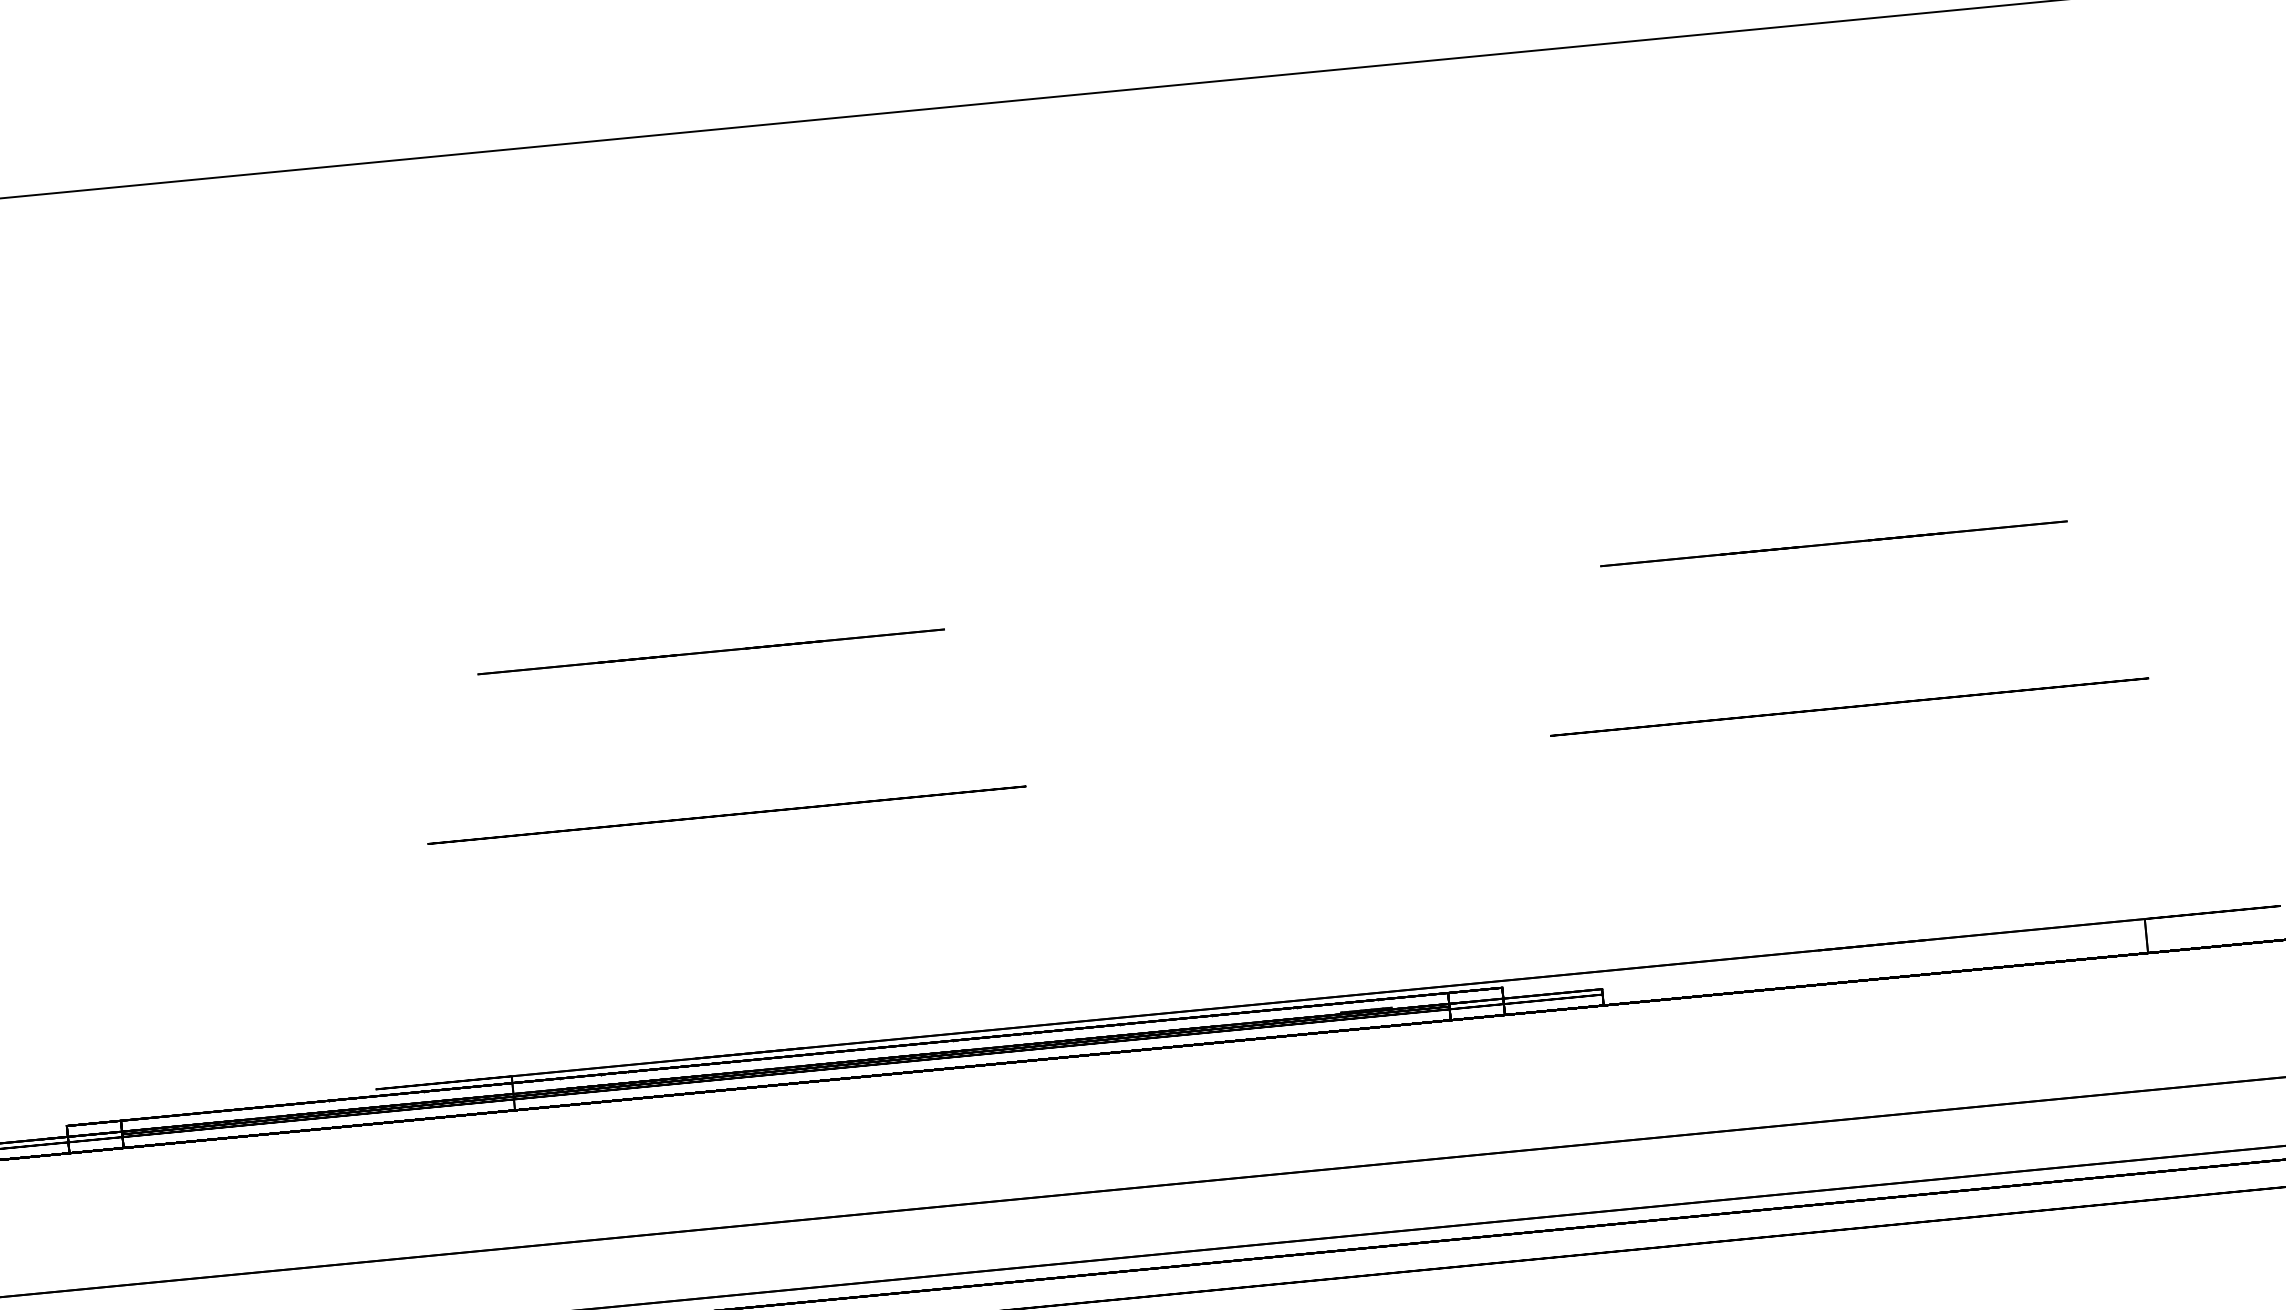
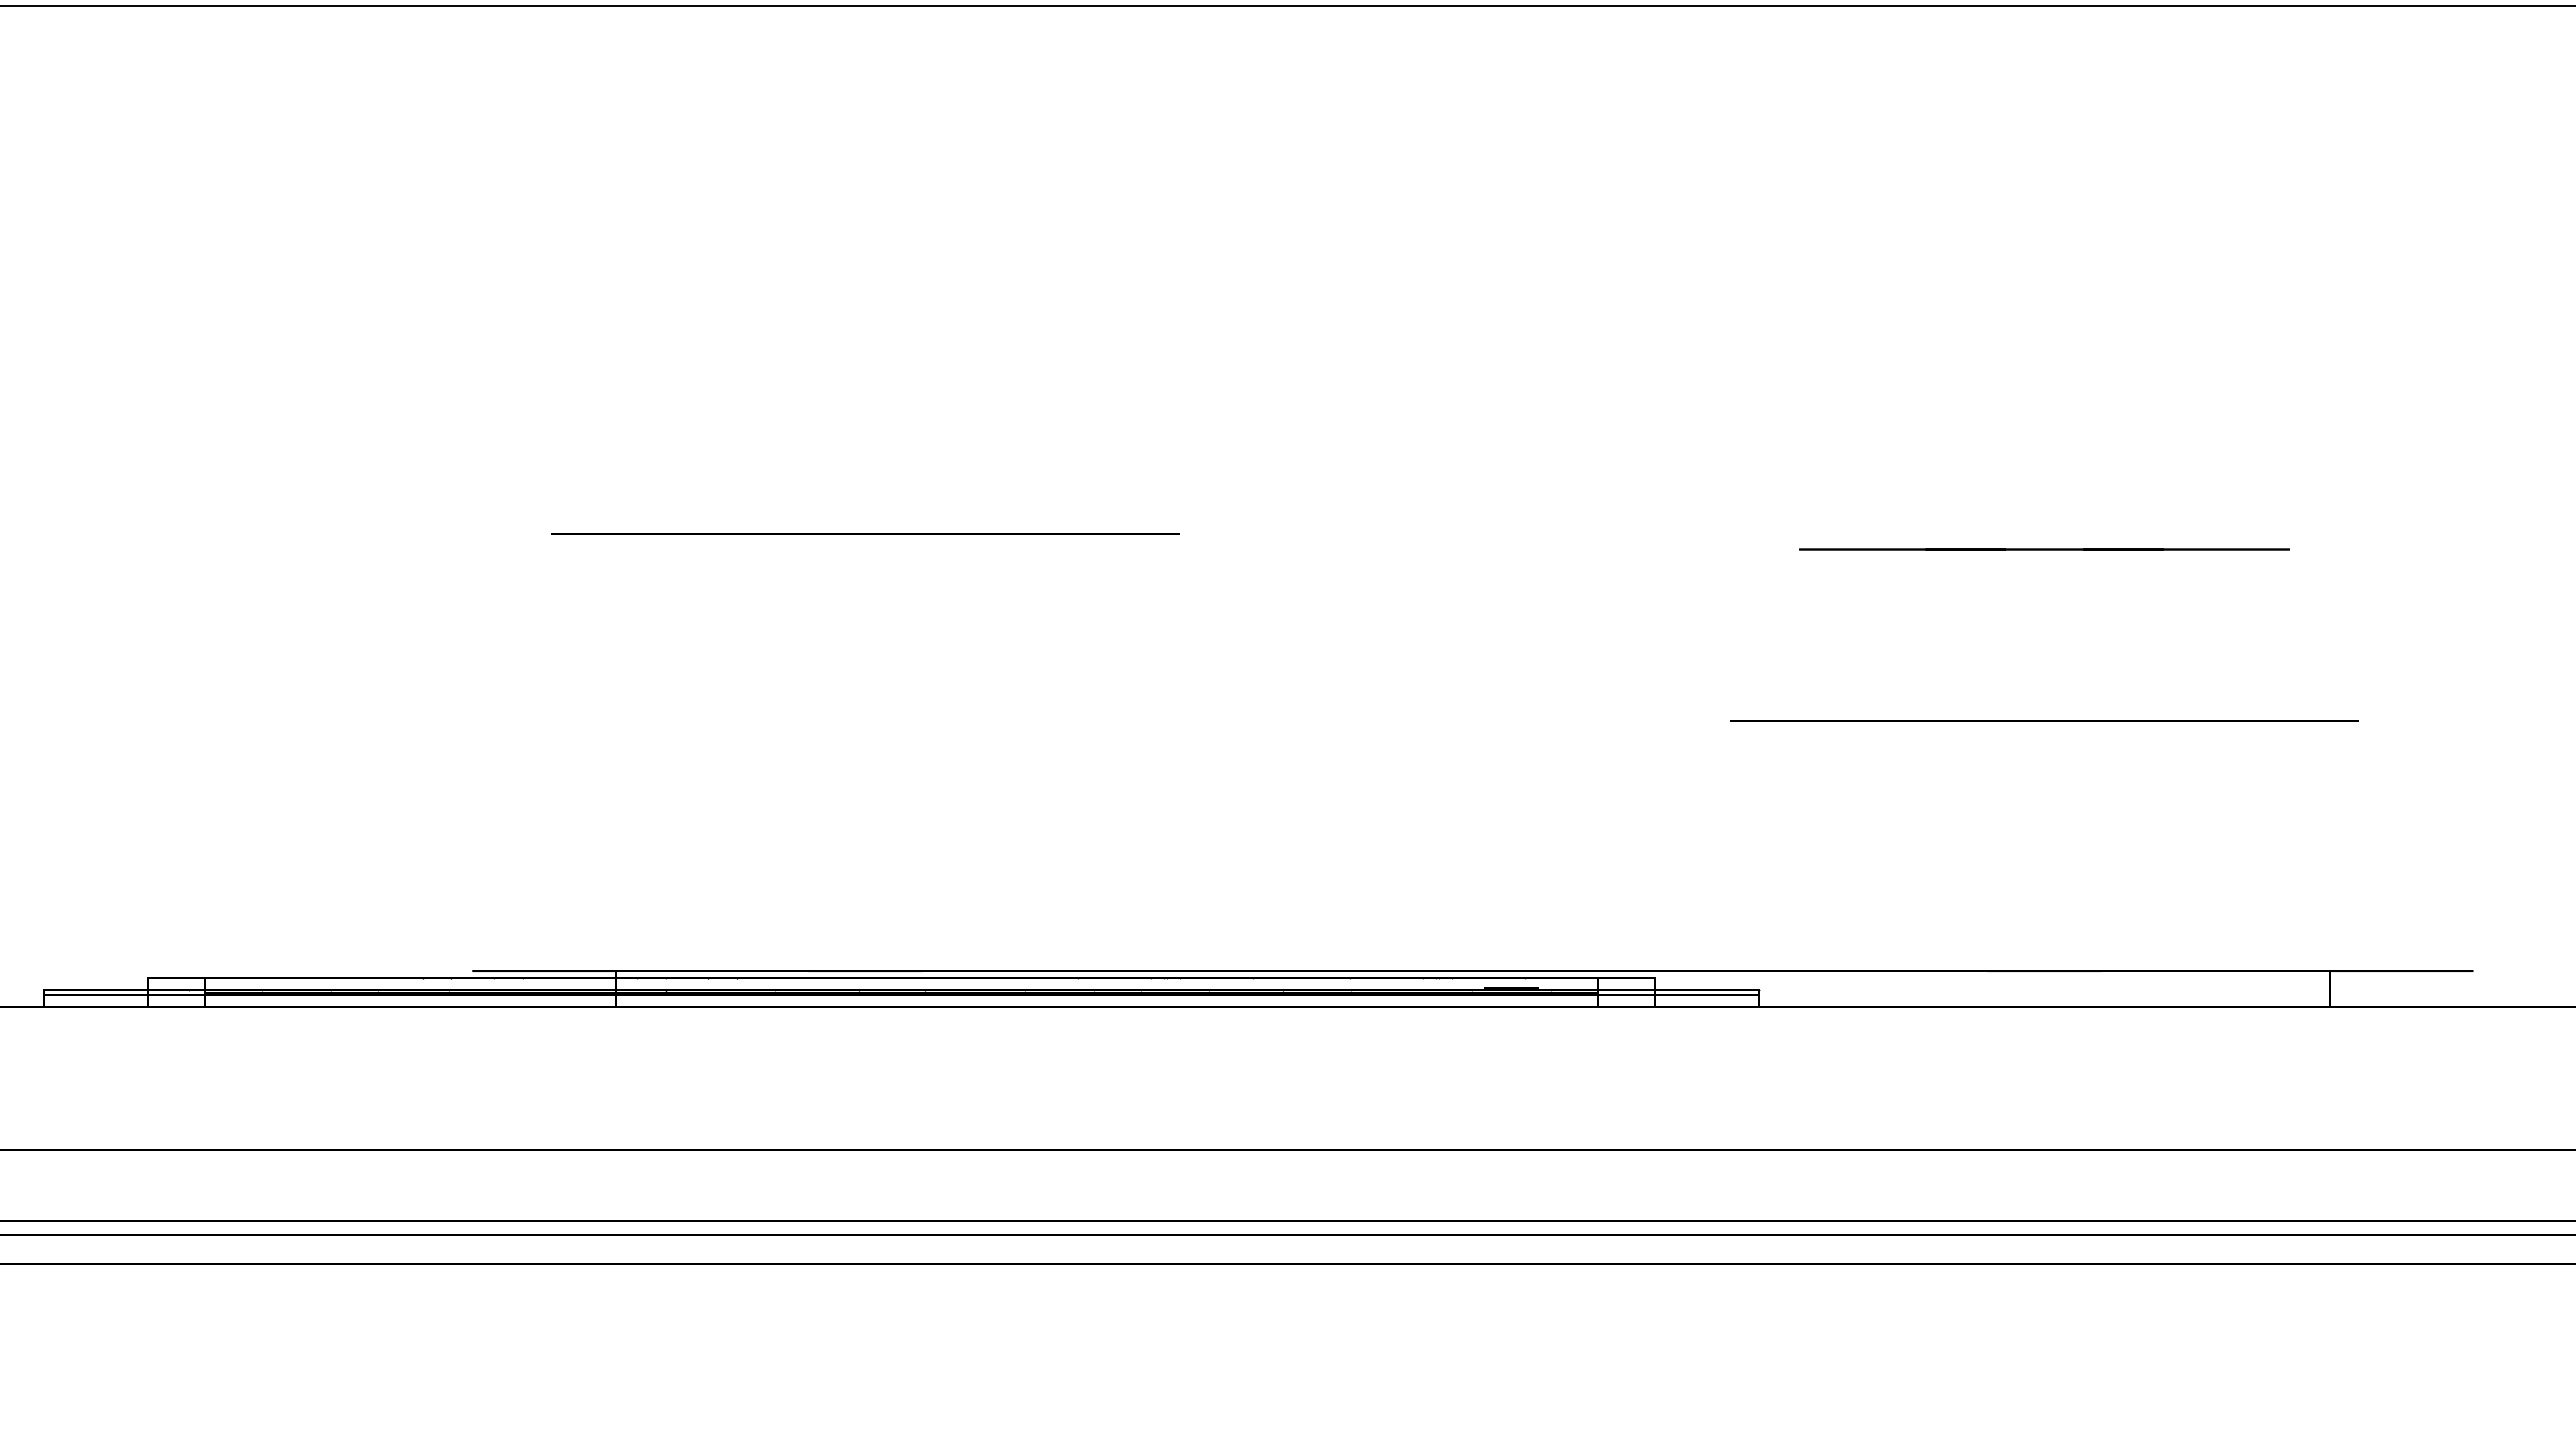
line: (711, 651) -> (865, 549), removed
circle: (726, 814) -> (865, 533), moved

